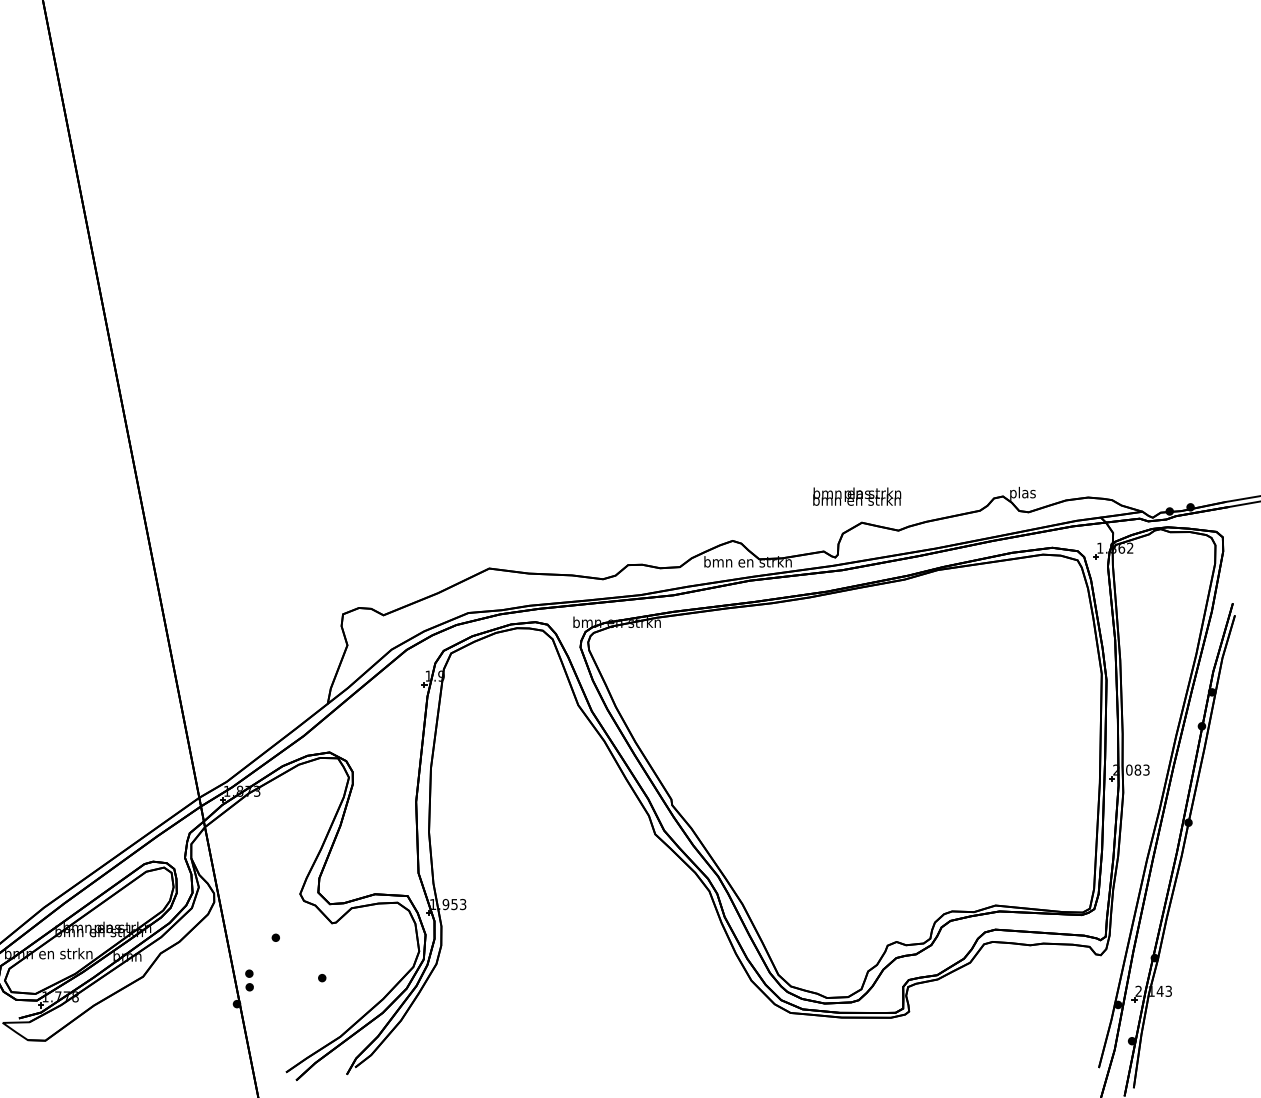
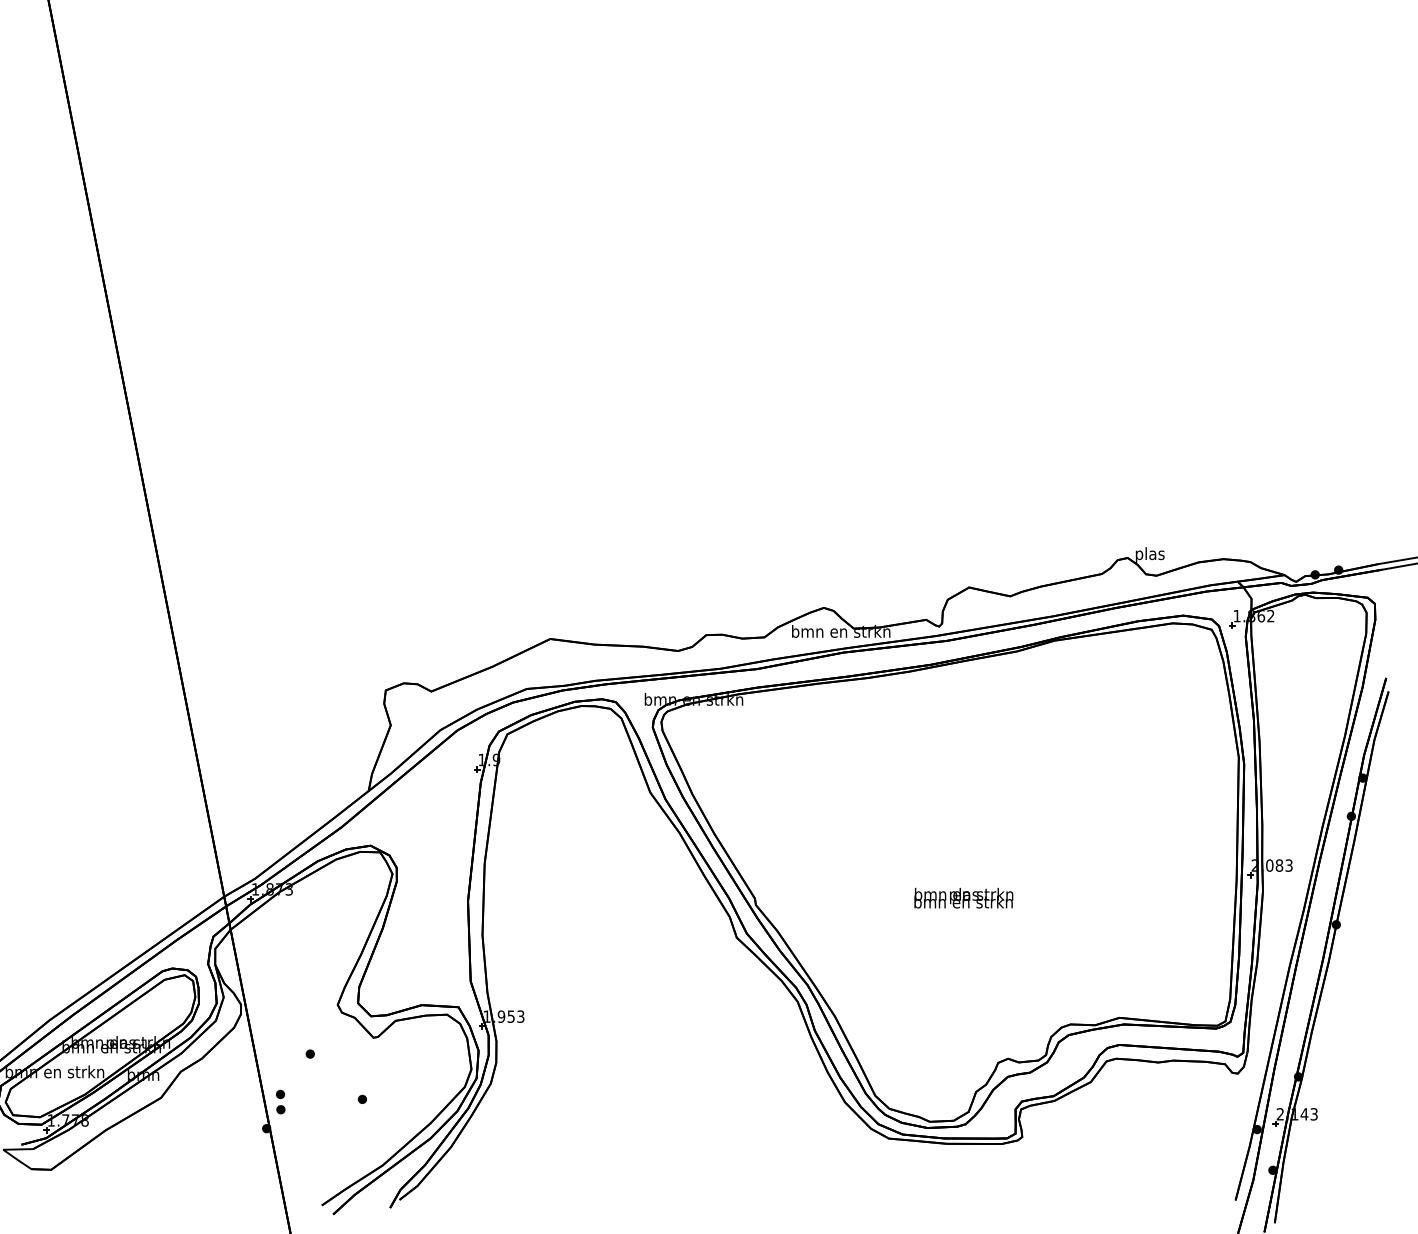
text: (856, 496) -> (963, 897), moved

